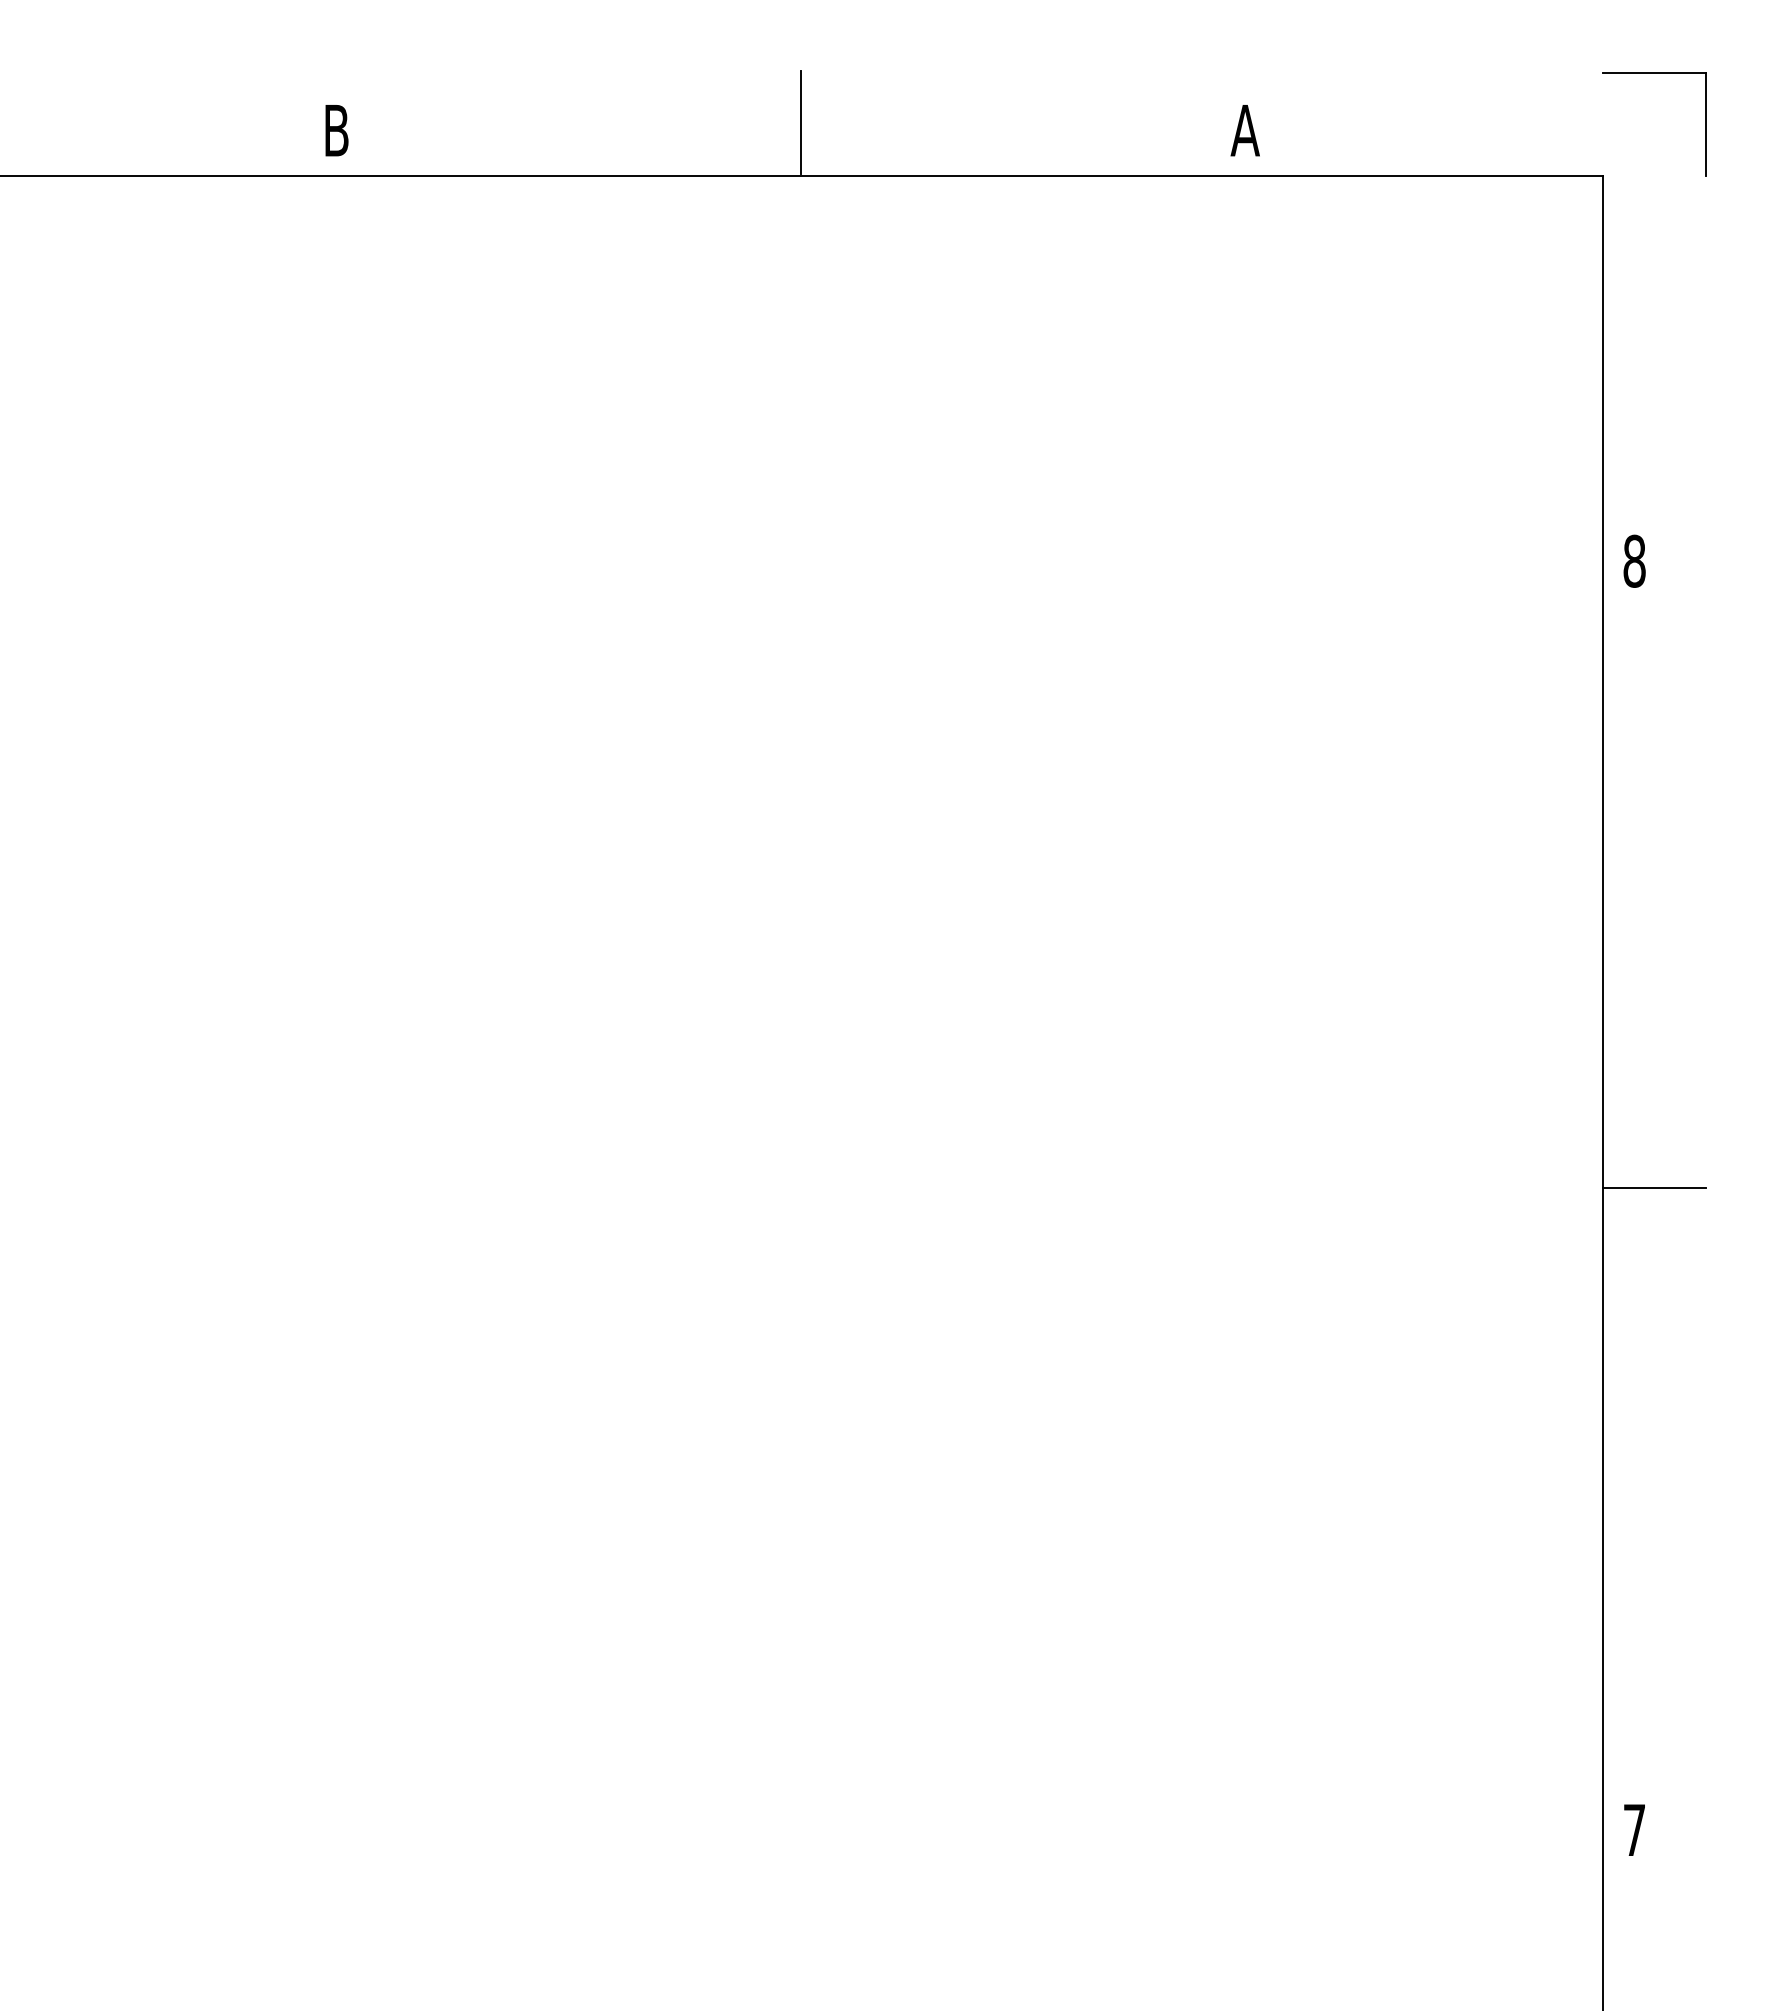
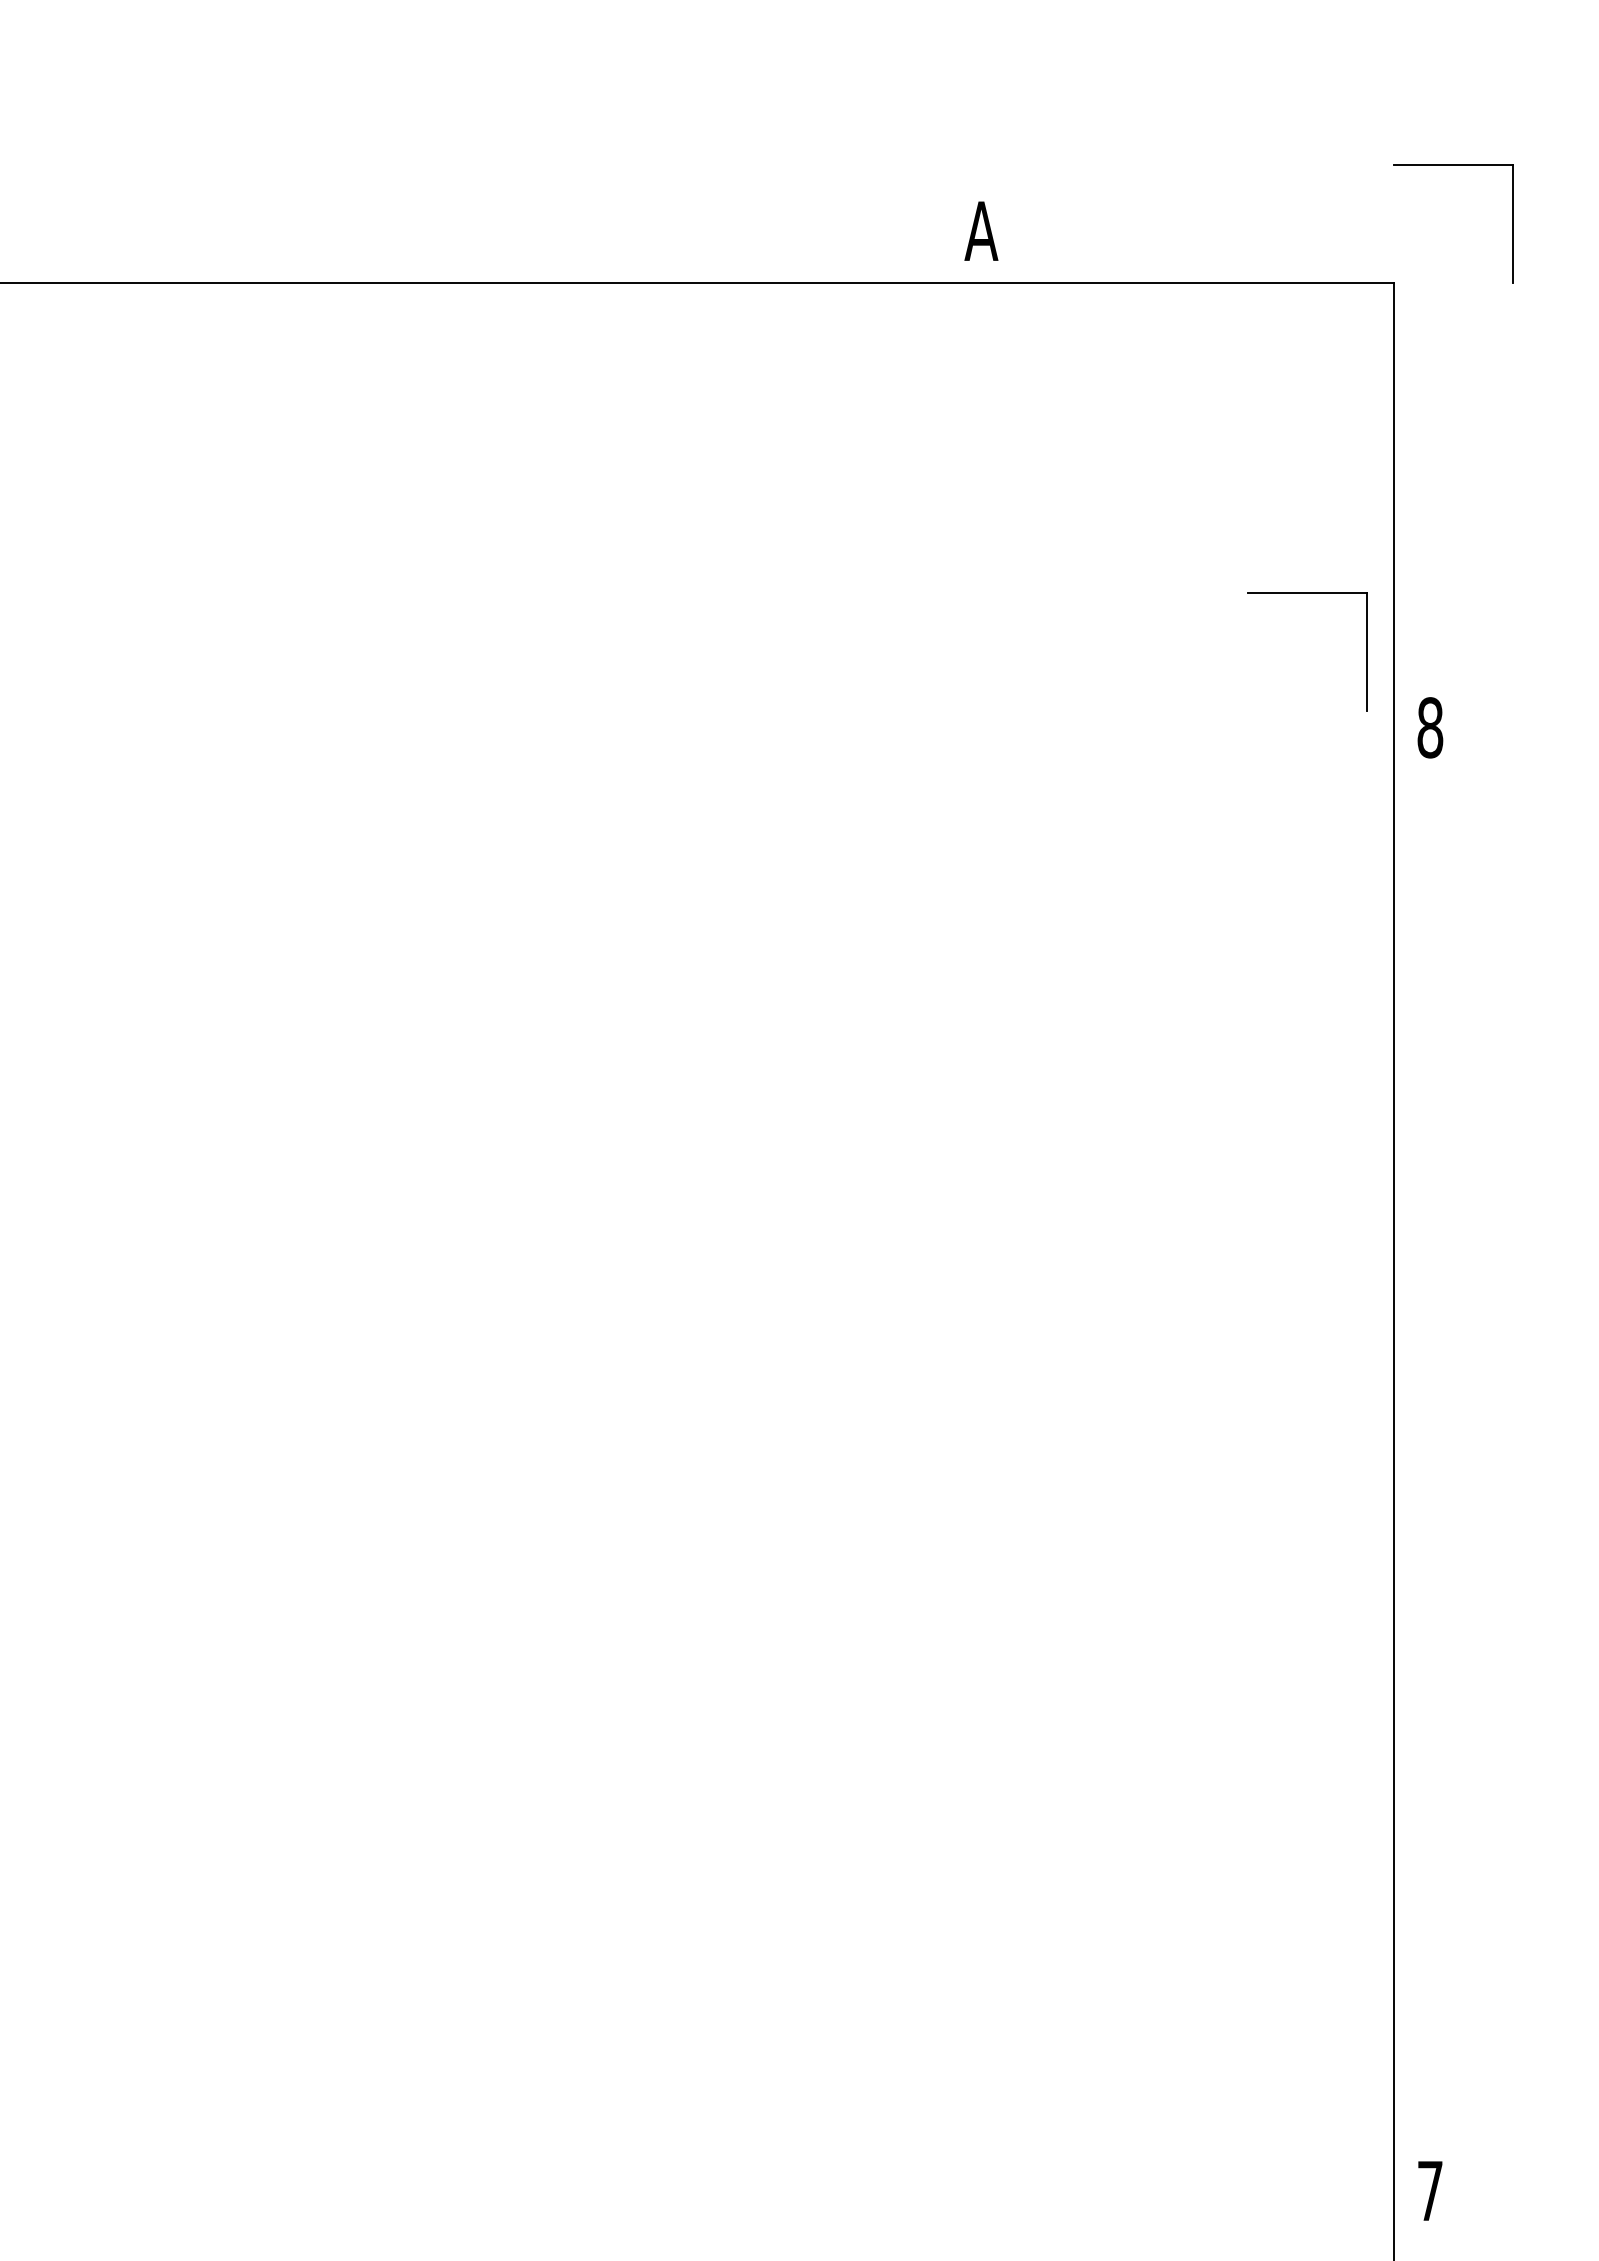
line: (801, 122) -> (469, 221), removed
part: (1527, 444) -> (1306, 593), added
line: (1654, 1187) -> (1453, 1449), removed

